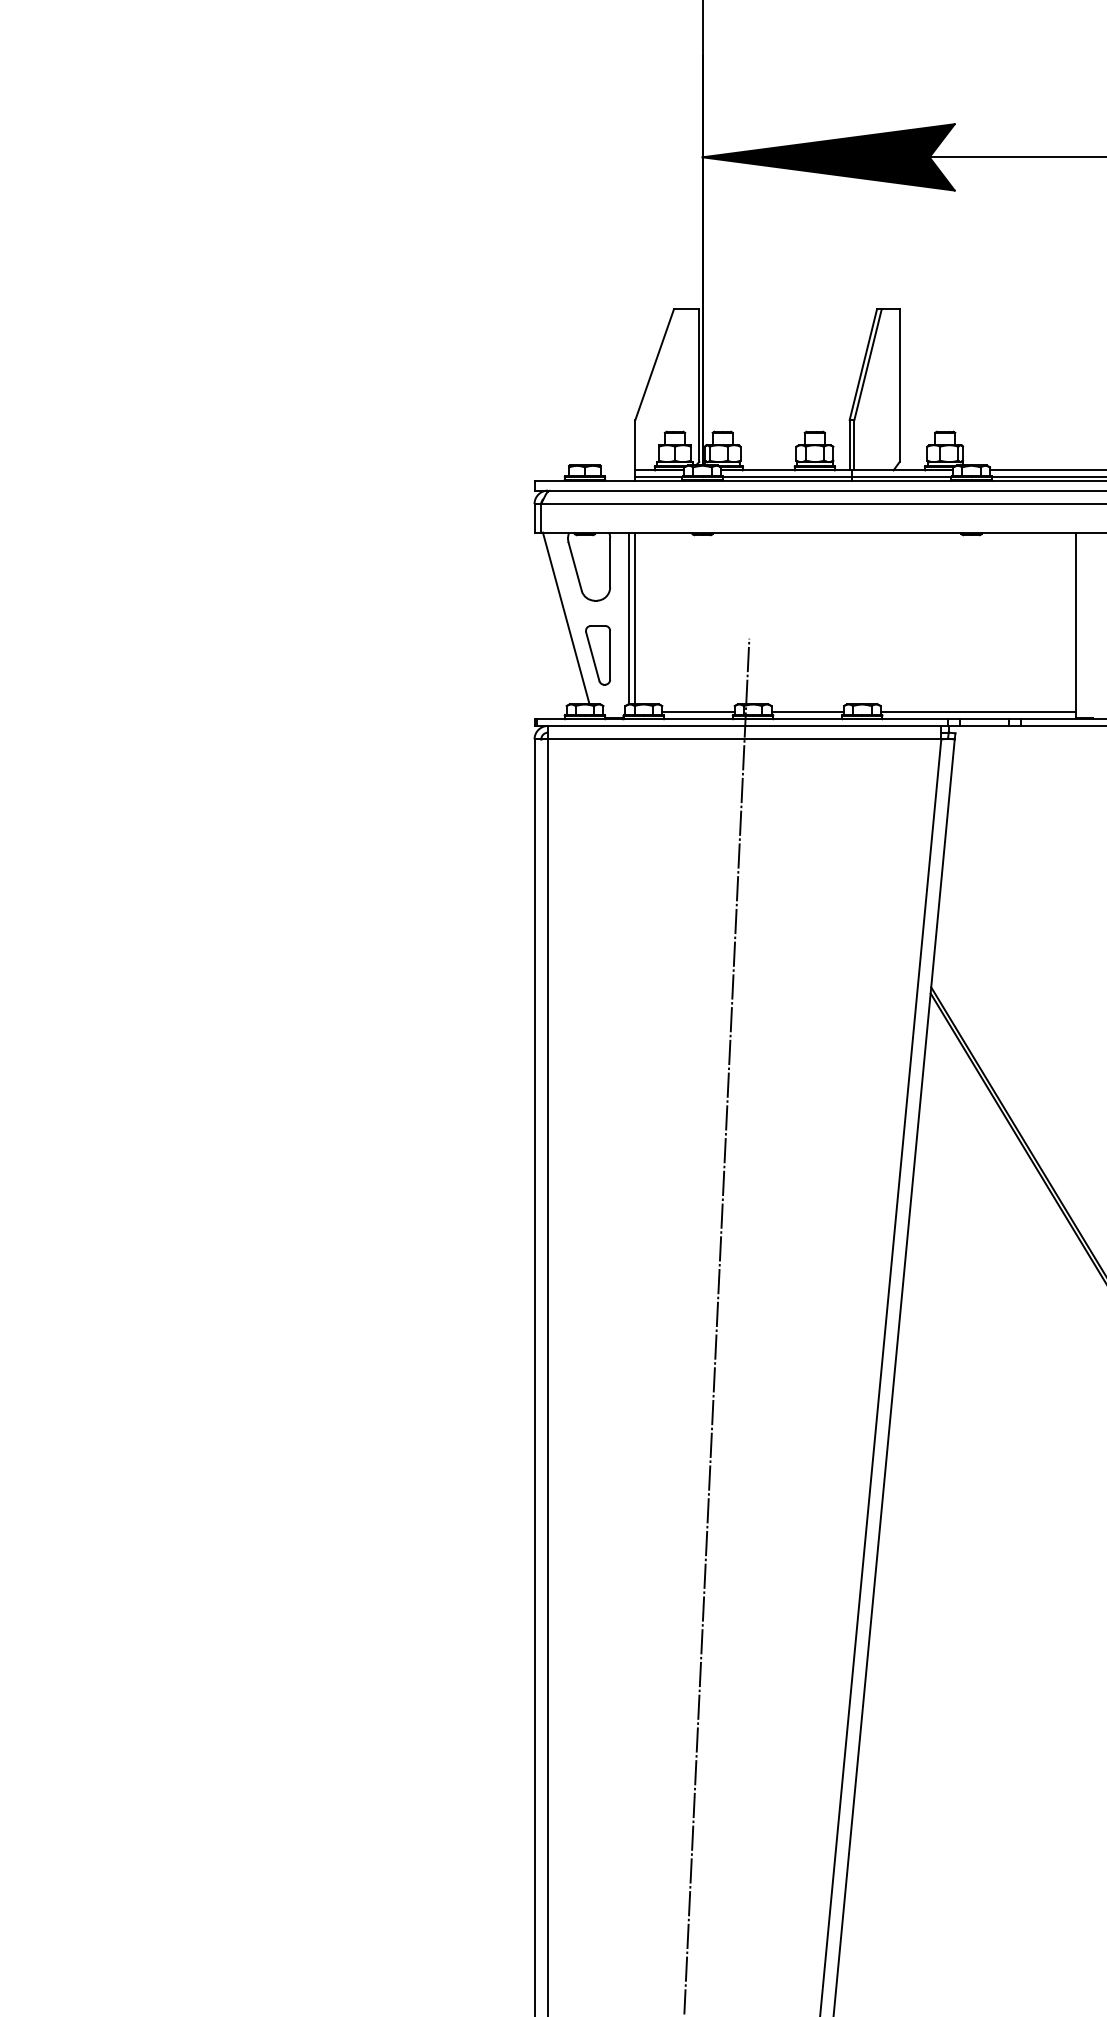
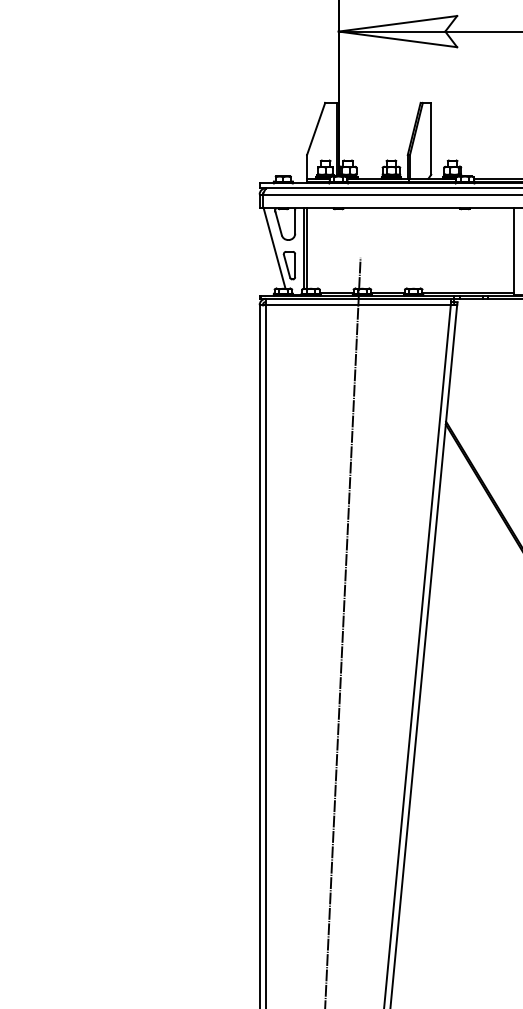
fill: (827, 157) -> (397, 31), removed

